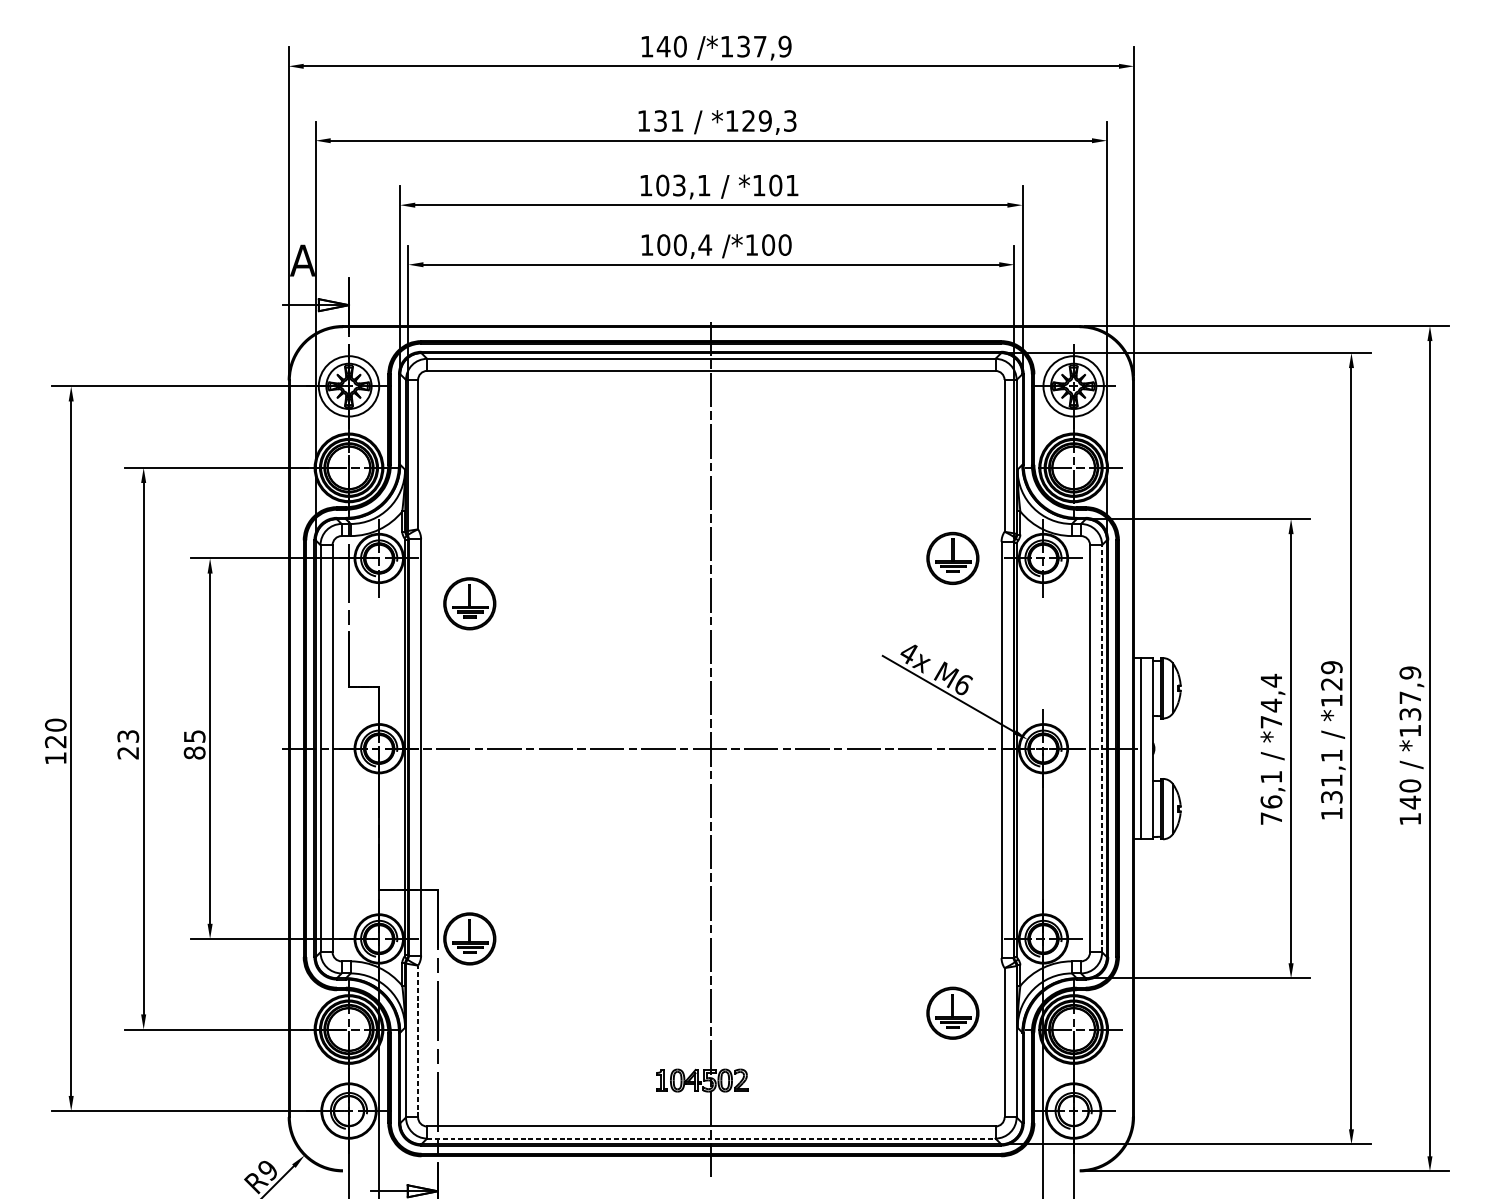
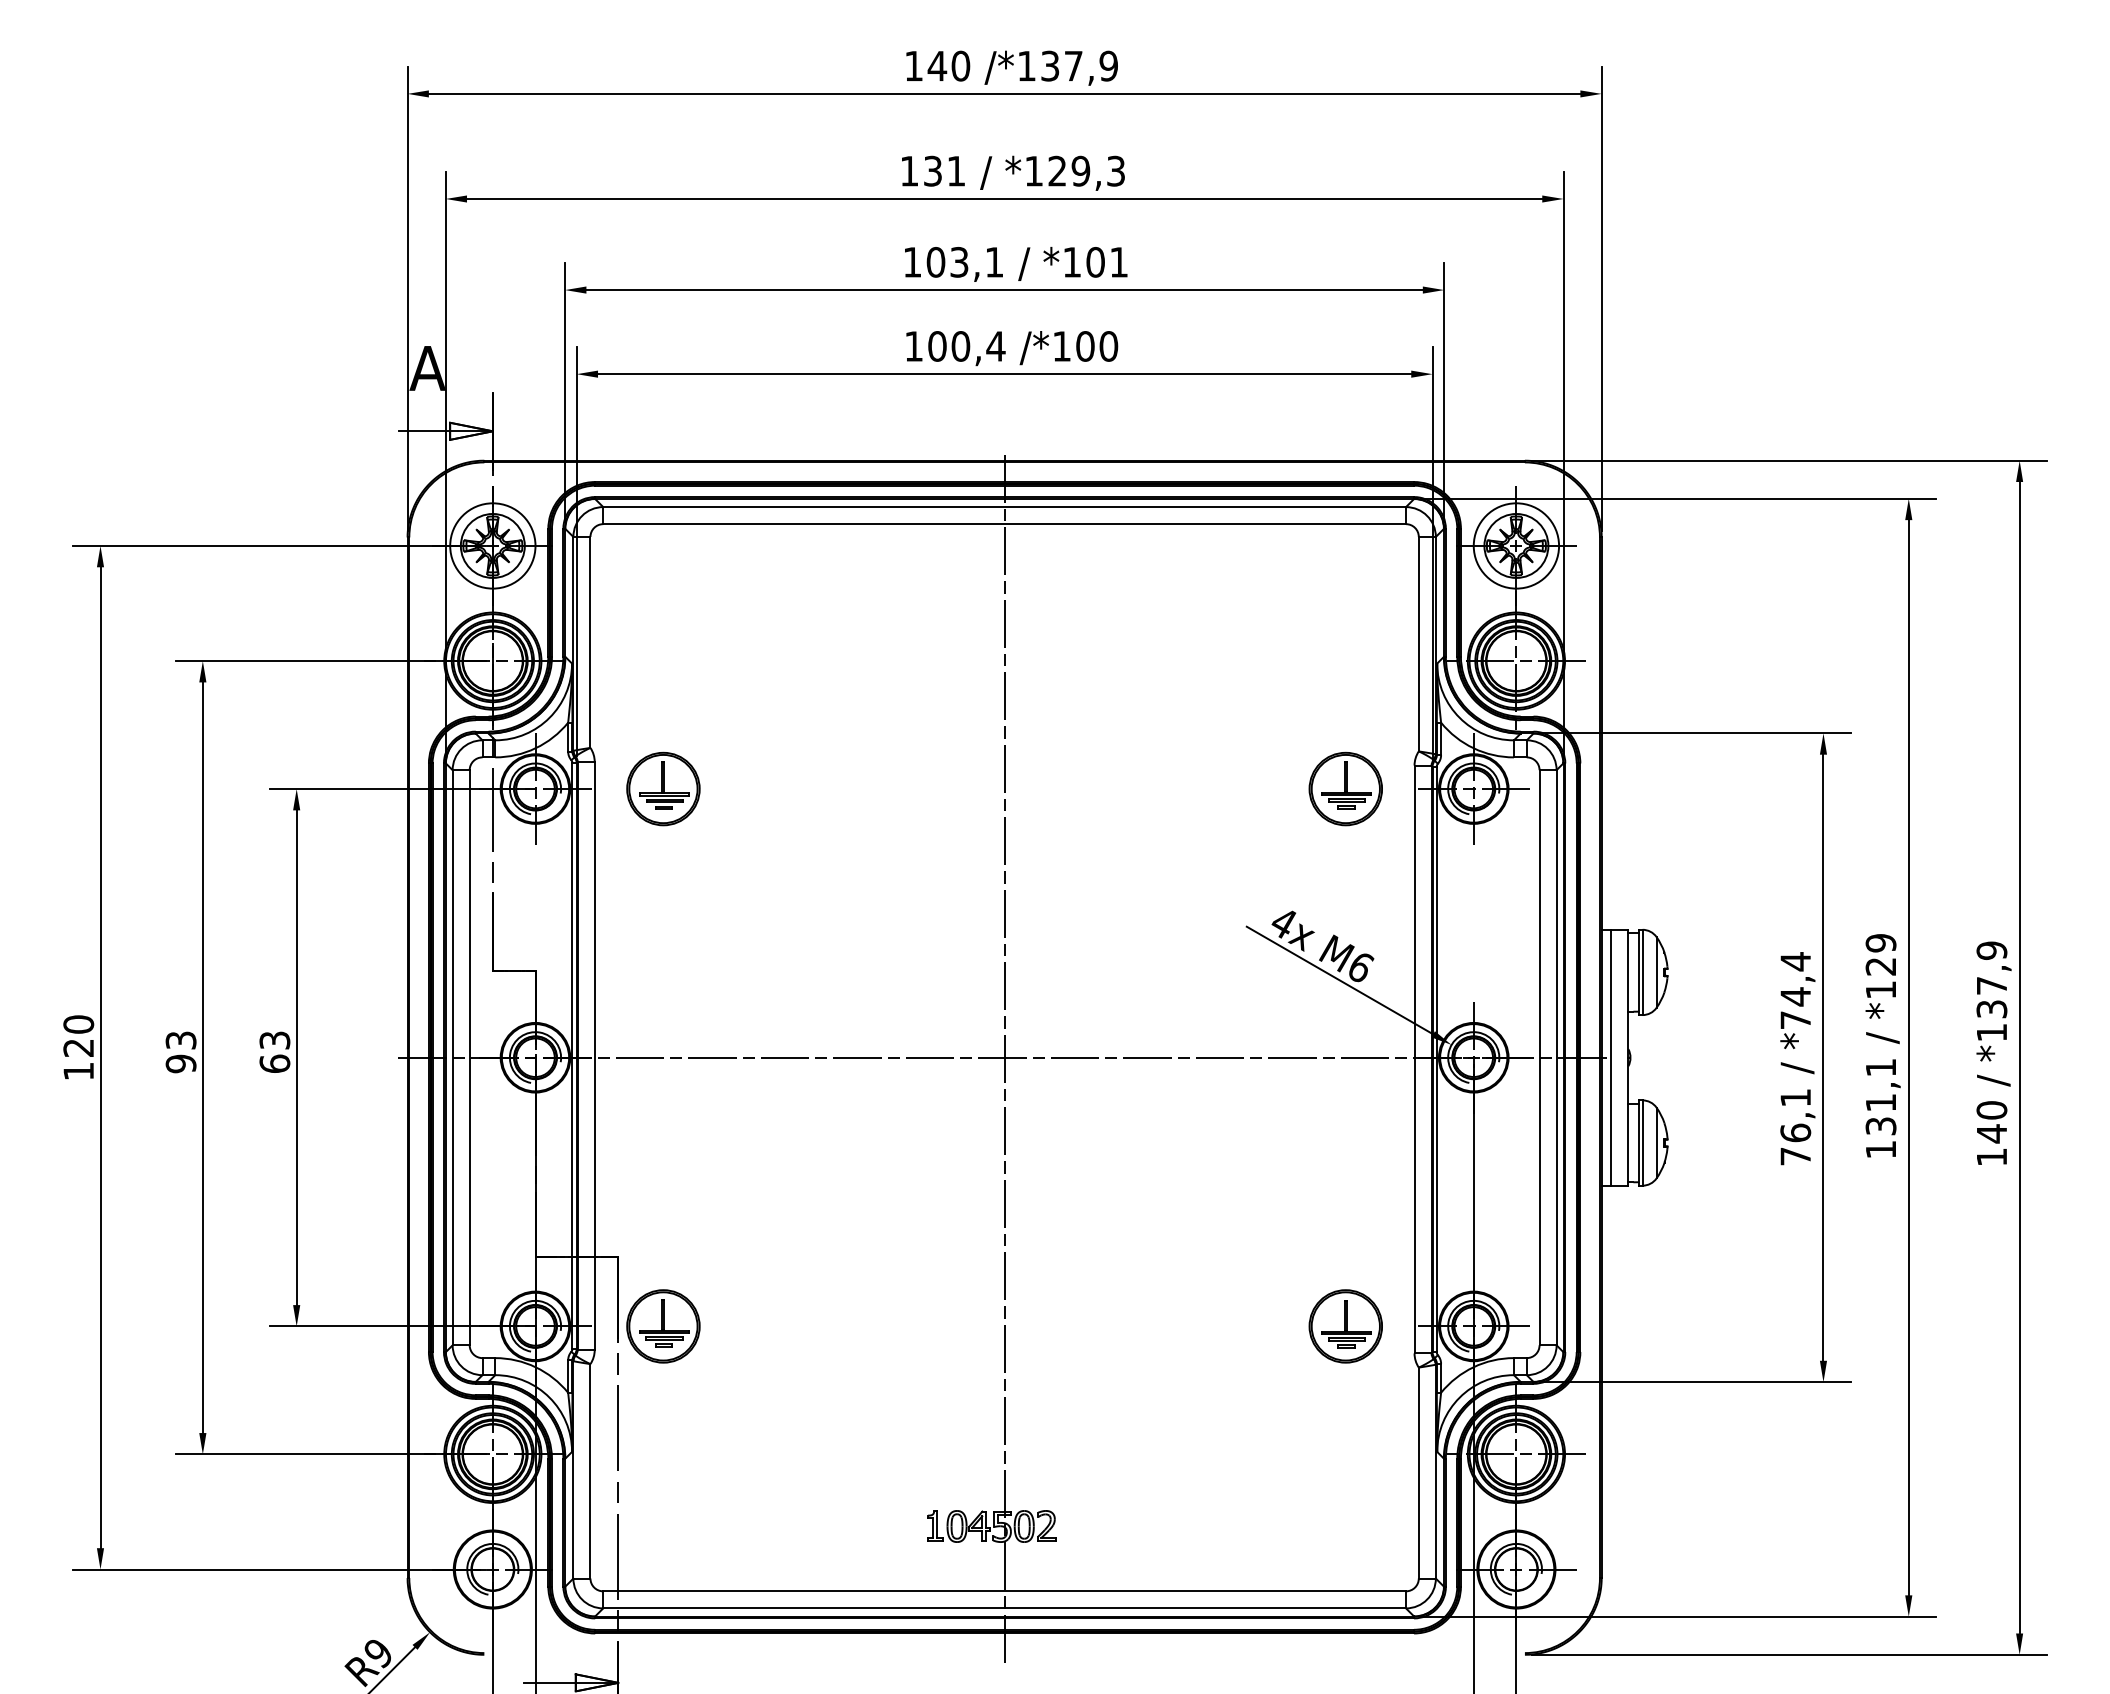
part: (469, 603) -> (663, 788), moved
text: (194, 744) -> (274, 1052), 85 -> 63
line: (1102, 748) -> (1556, 1057), dashed -> solid
text: (127, 752) -> (180, 1063), 23 -> 93
part: (952, 1013) -> (1345, 1326), moved
line: (418, 1040) -> (590, 1470), dashed -> solid
line: (711, 1138) -> (1005, 1608), dashed -> solid

